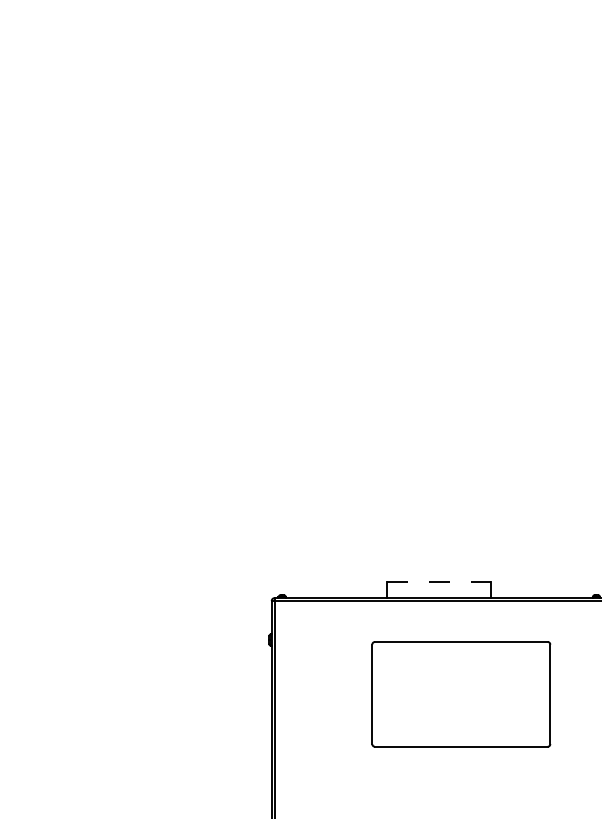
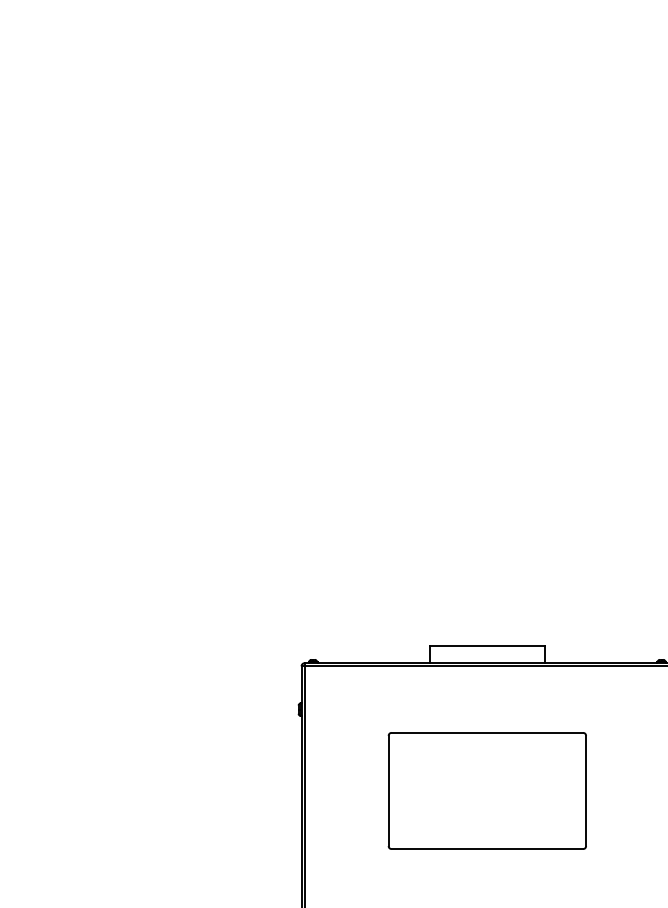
line: (439, 582) -> (487, 645), dashed -> solid
part: (461, 694) -> (487, 791), moved

